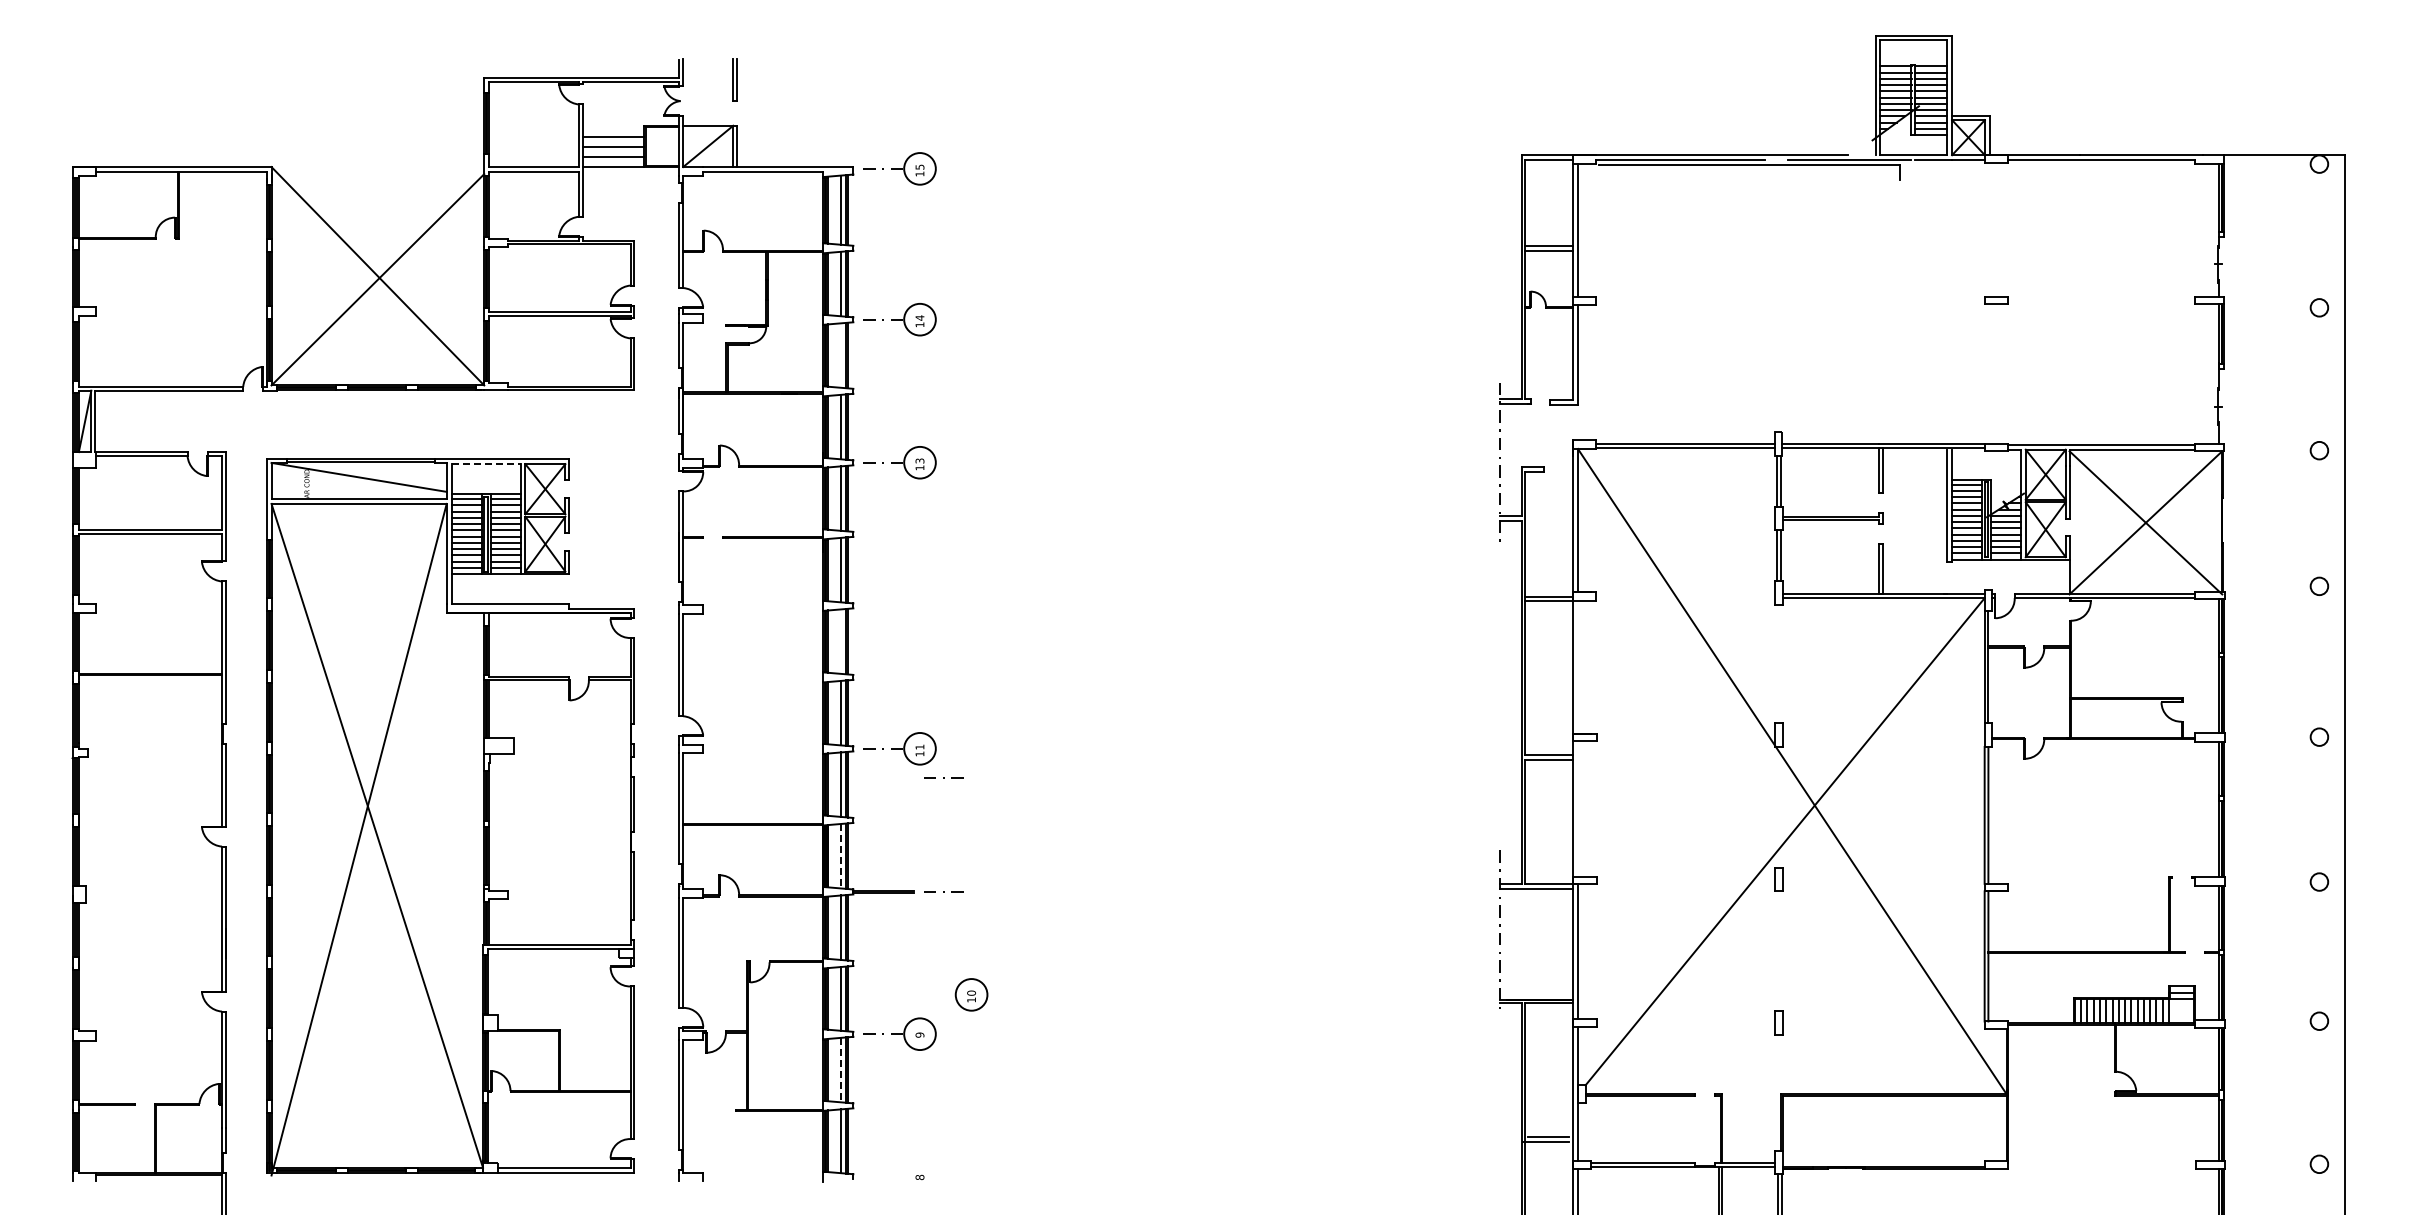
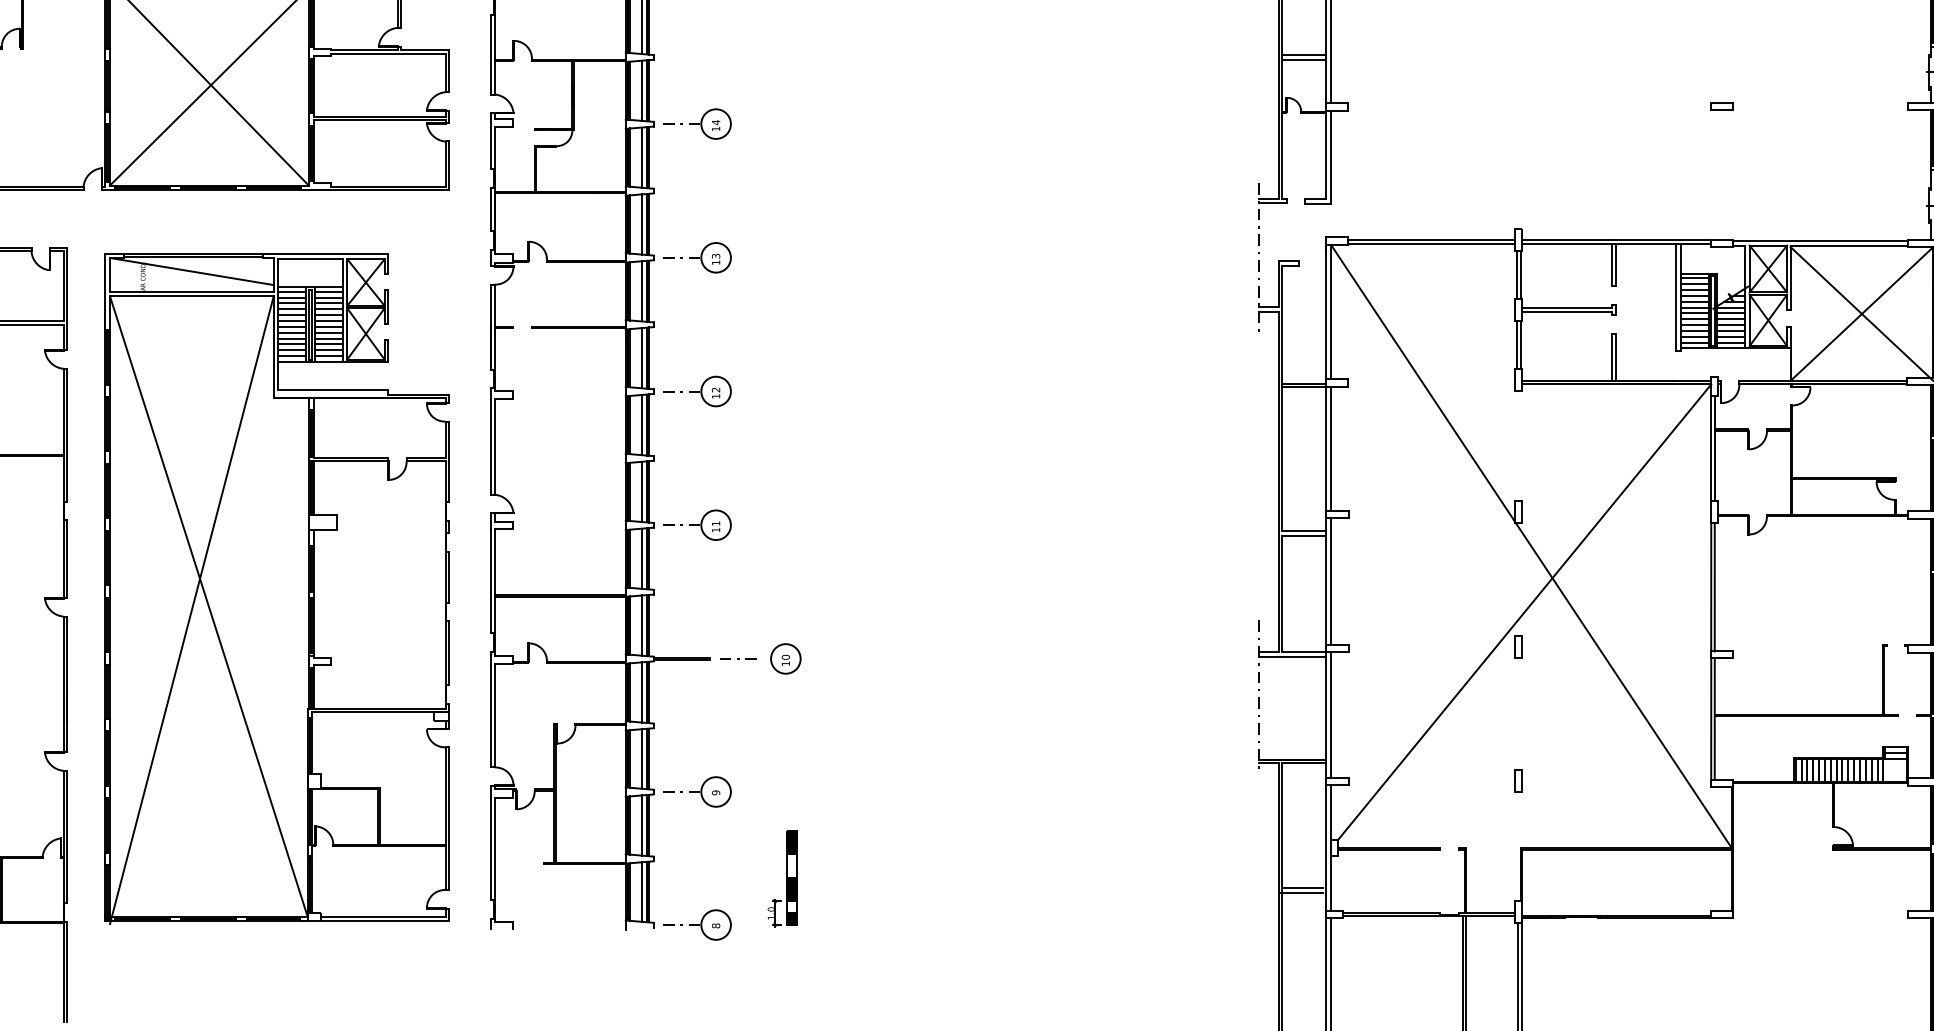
line: (840, 355) -> (641, 157), added
line: (486, 464) -> (310, 259), dashed -> solid
part: (899, 605) -> (696, 391), added
line: (840, 641) -> (641, 424), added
line: (1577, 666) -> (1330, 448), added
line: (943, 777) -> (738, 552), removed
line: (1577, 808) -> (1330, 581), added
line: (840, 856) -> (641, 625), dashed -> solid
part: (971, 994) -> (785, 658), moved
line: (840, 1070) -> (641, 825), dashed -> solid
part: (991, 1127) -> (782, 879), added
part: (899, 1176) -> (696, 924), added

